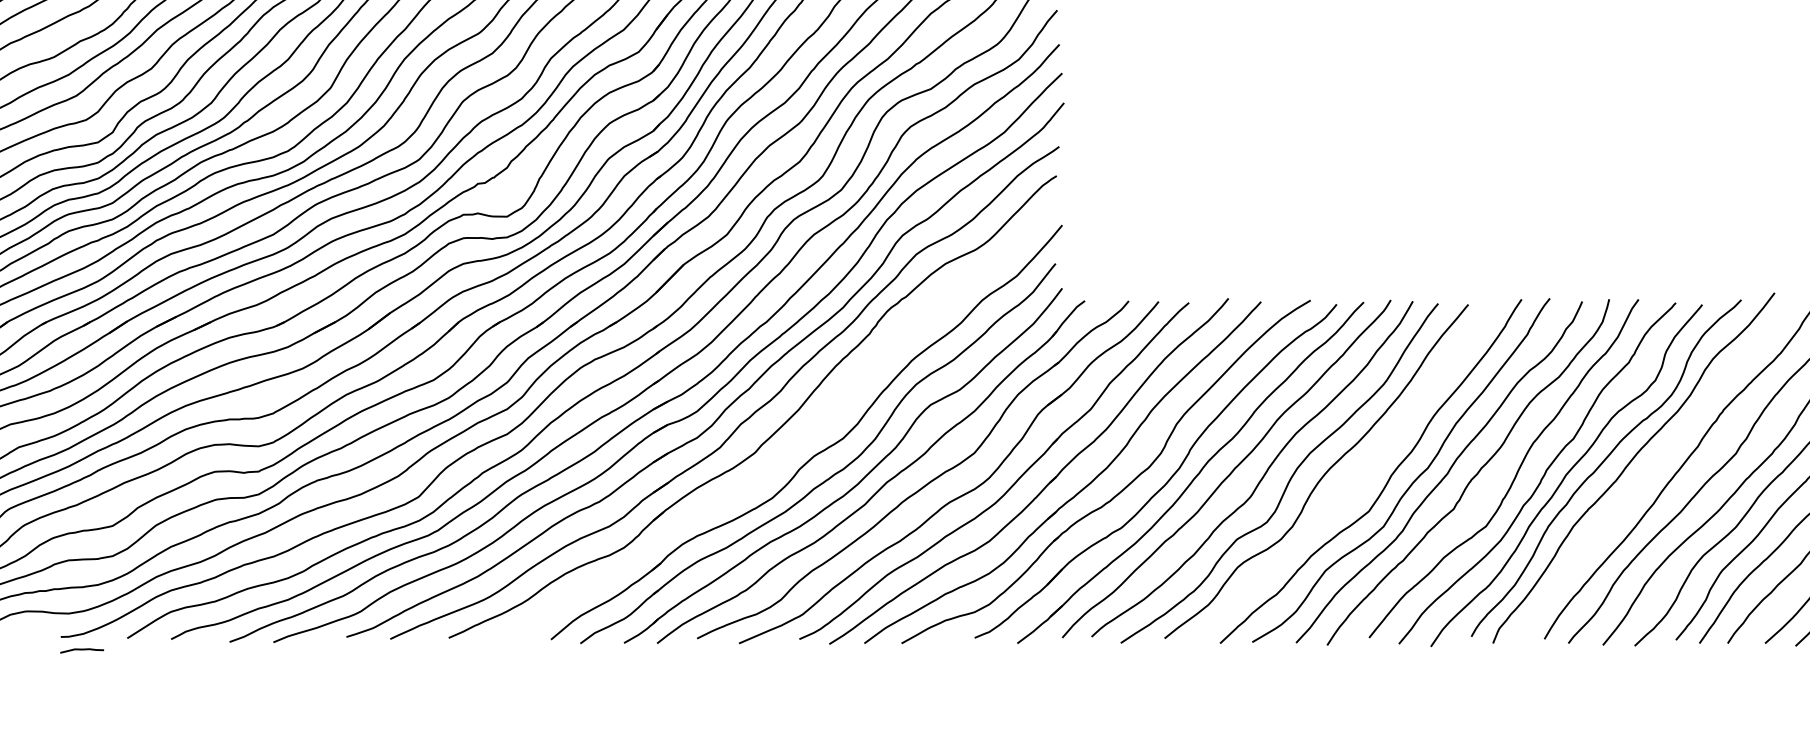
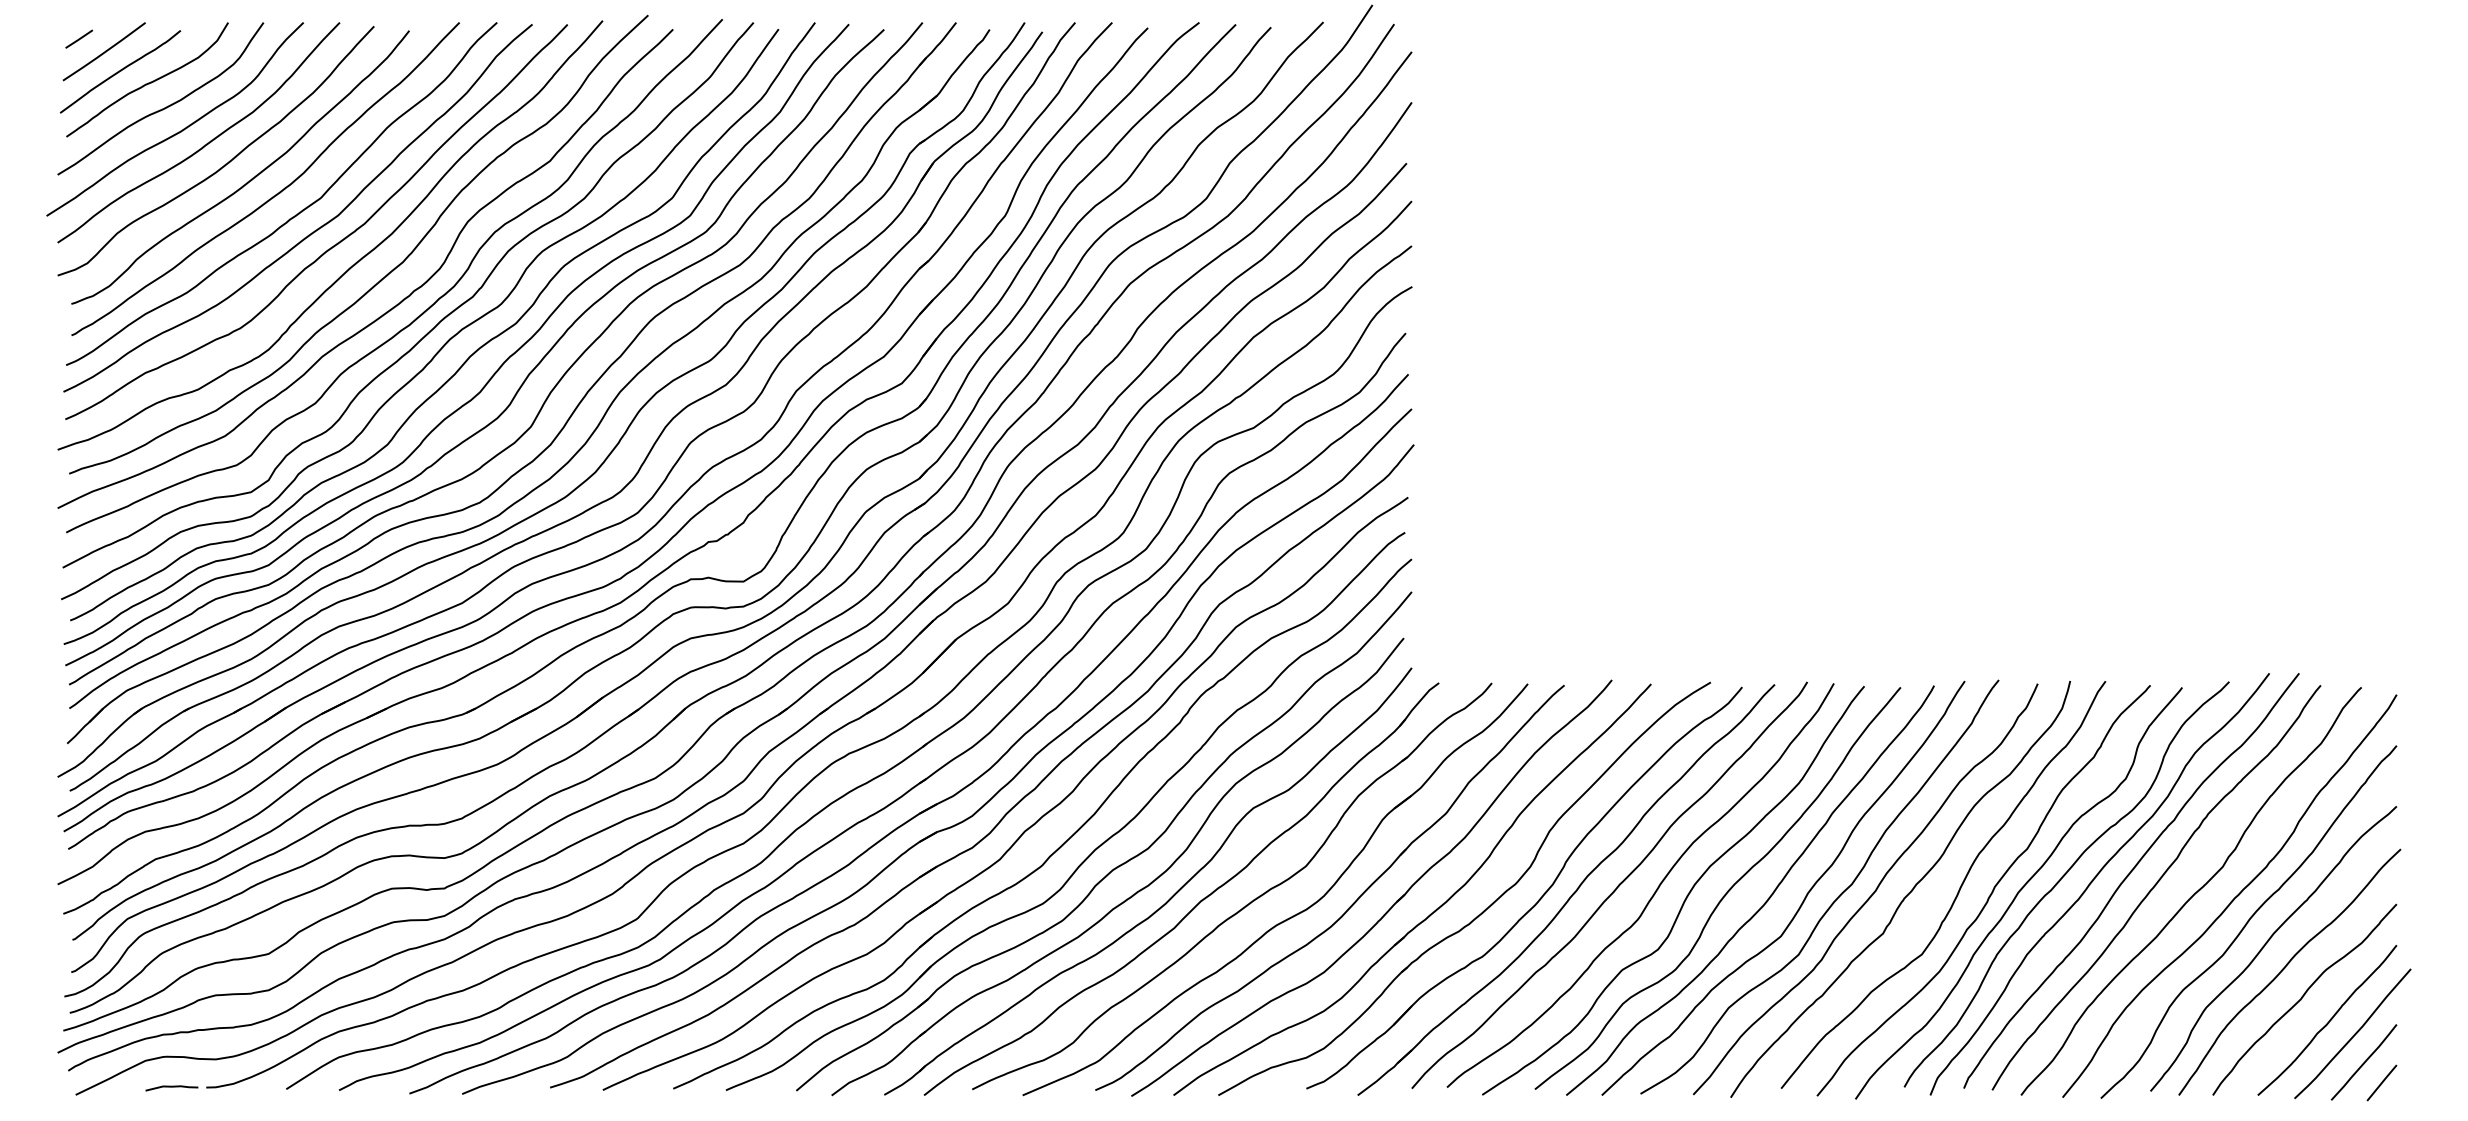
part: (798, 439) -> (1094, 849), added
curve: (1657, 461) -> (2128, 876), added
curve: (1355, 483) -> (1764, 902), added
curve: (81, 650) -> (171, 1087), moved

